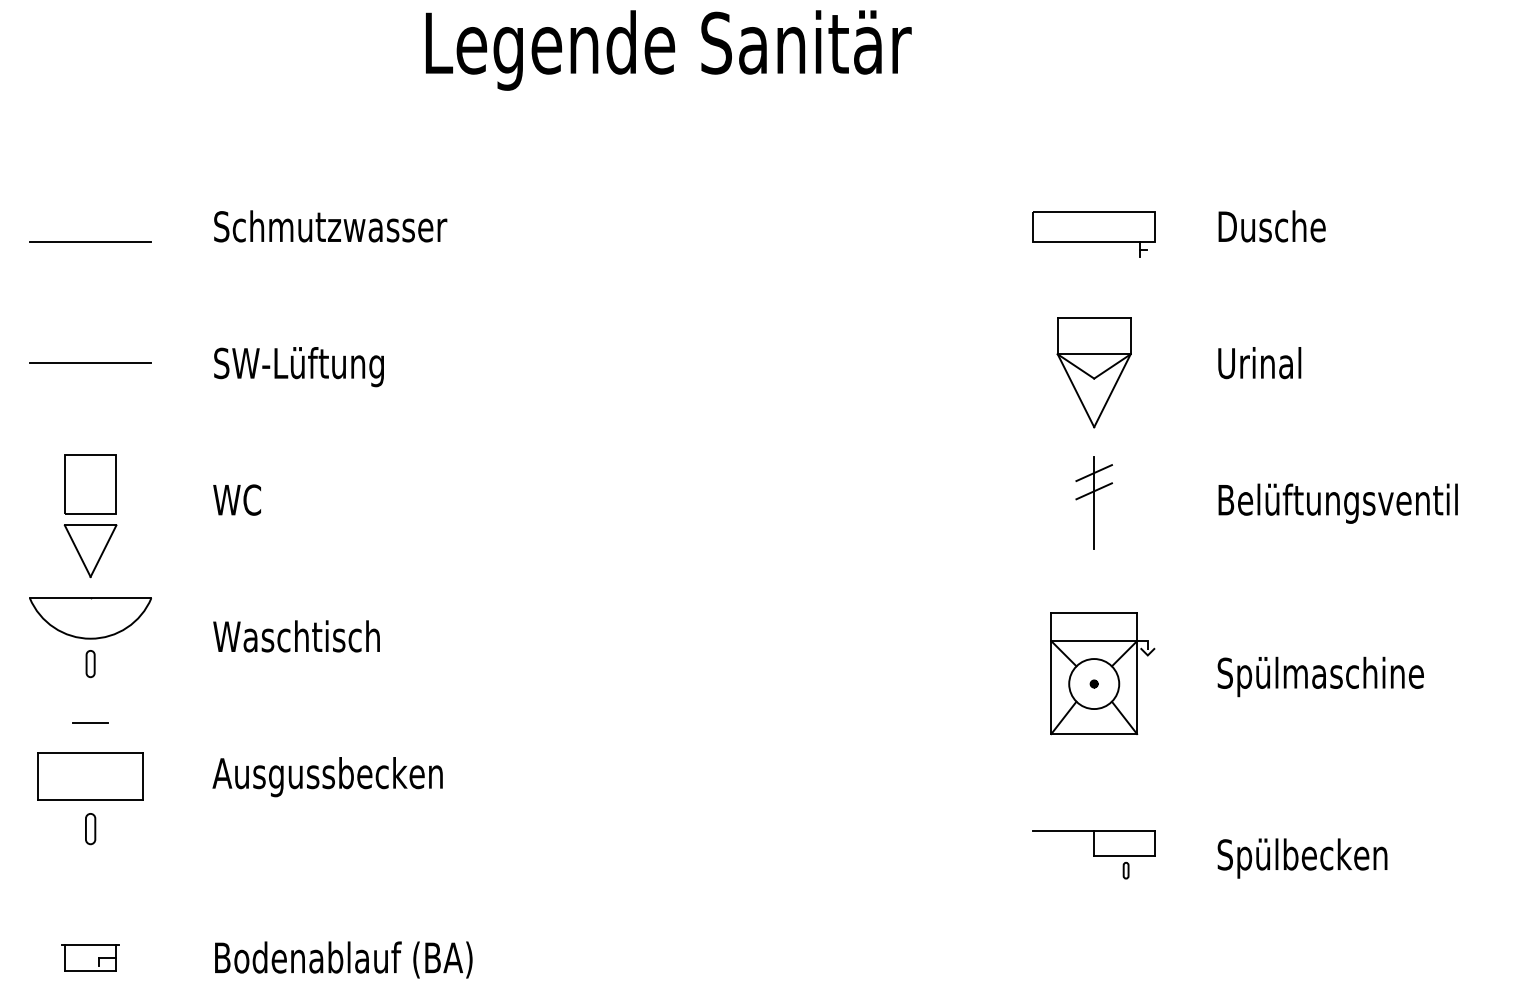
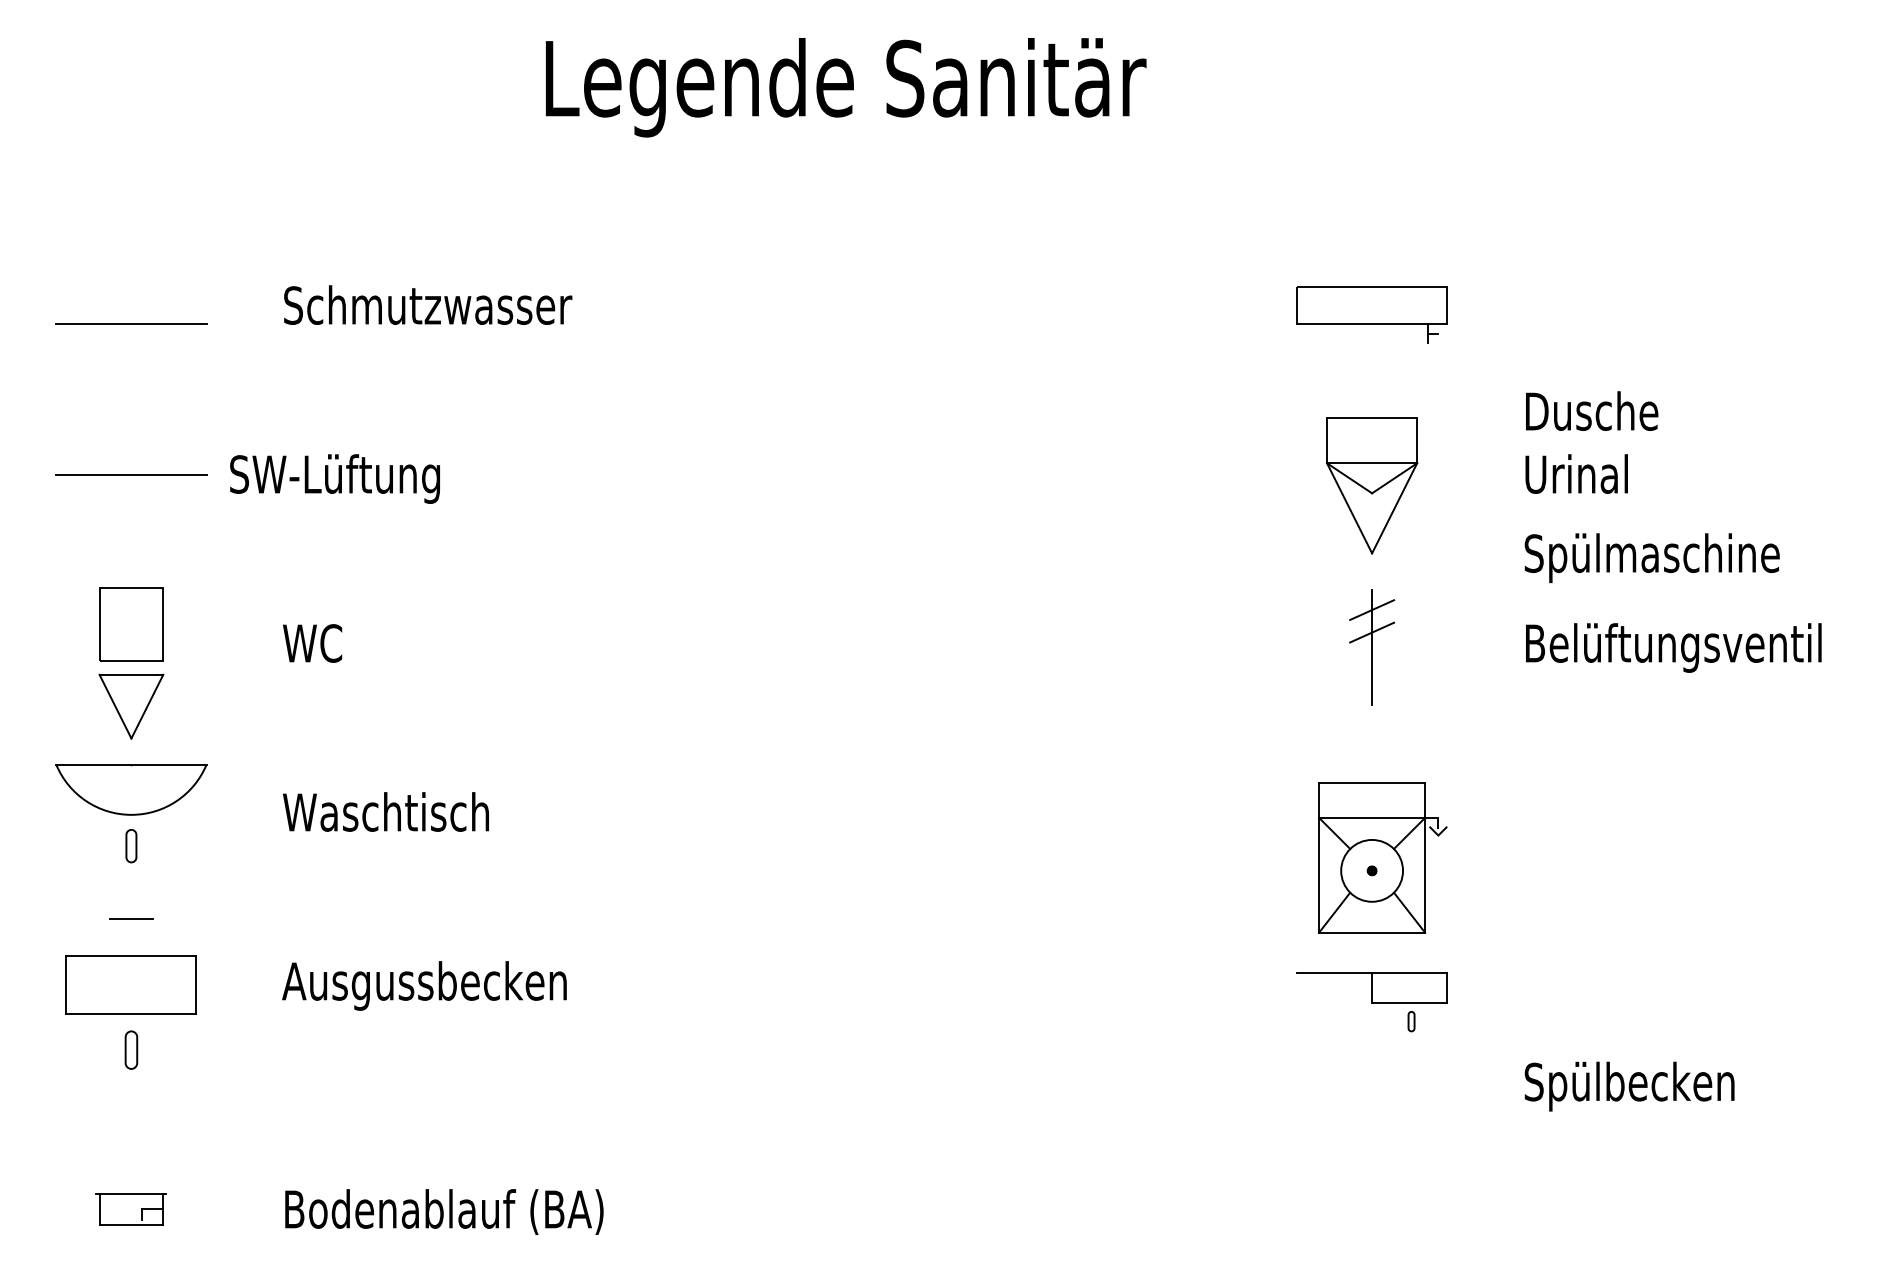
text: (1272, 225) -> (1592, 410), moved
text: (298, 366) -> (334, 478), moved
text: (1320, 676) -> (1651, 557), moved
part: (1093, 855) -> (1371, 1002), moved

